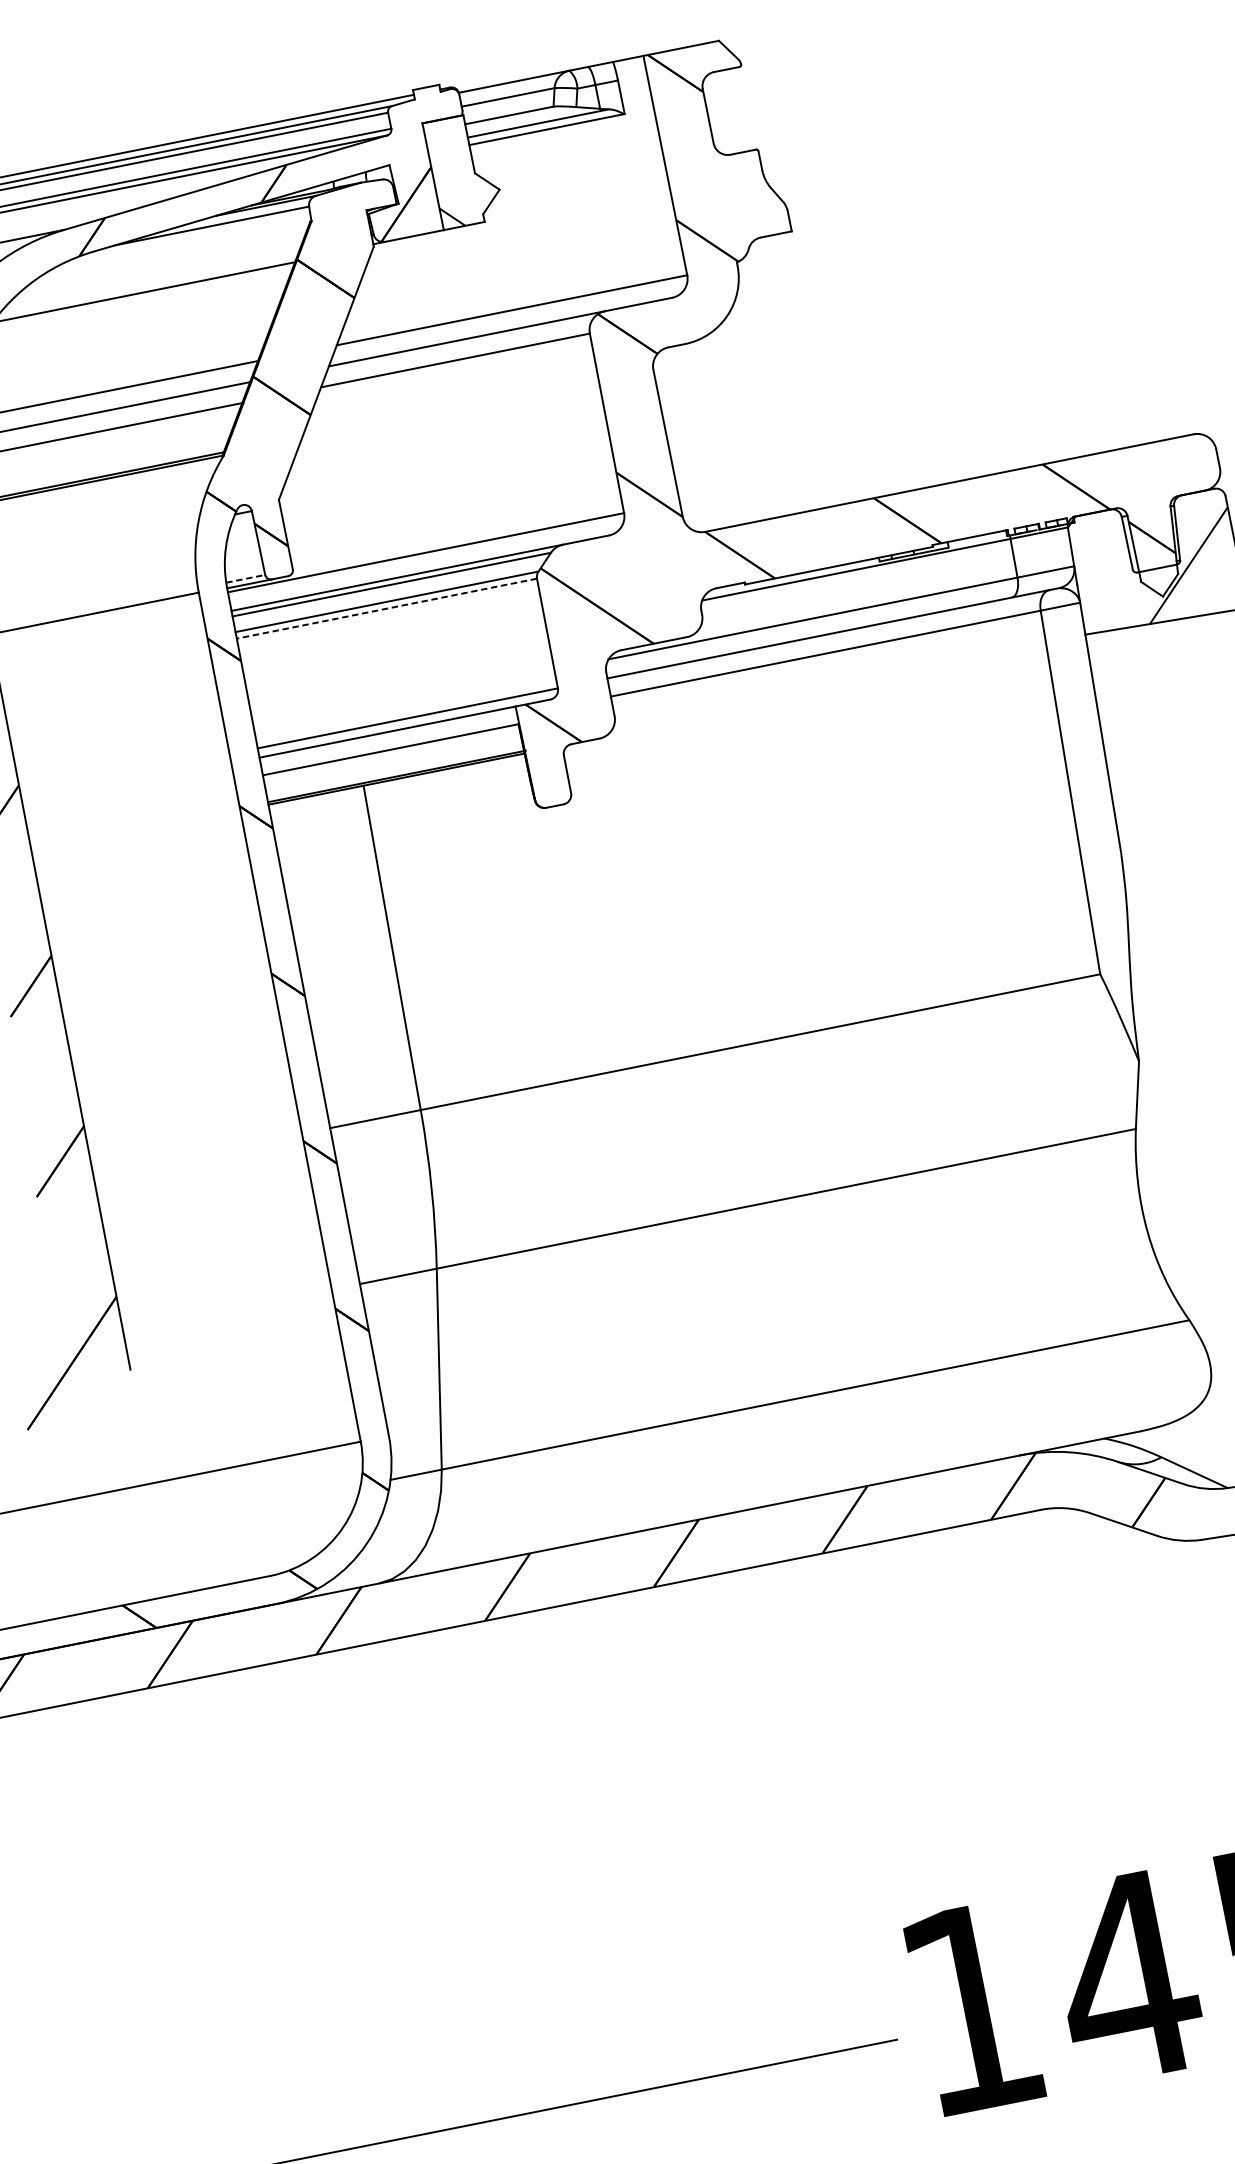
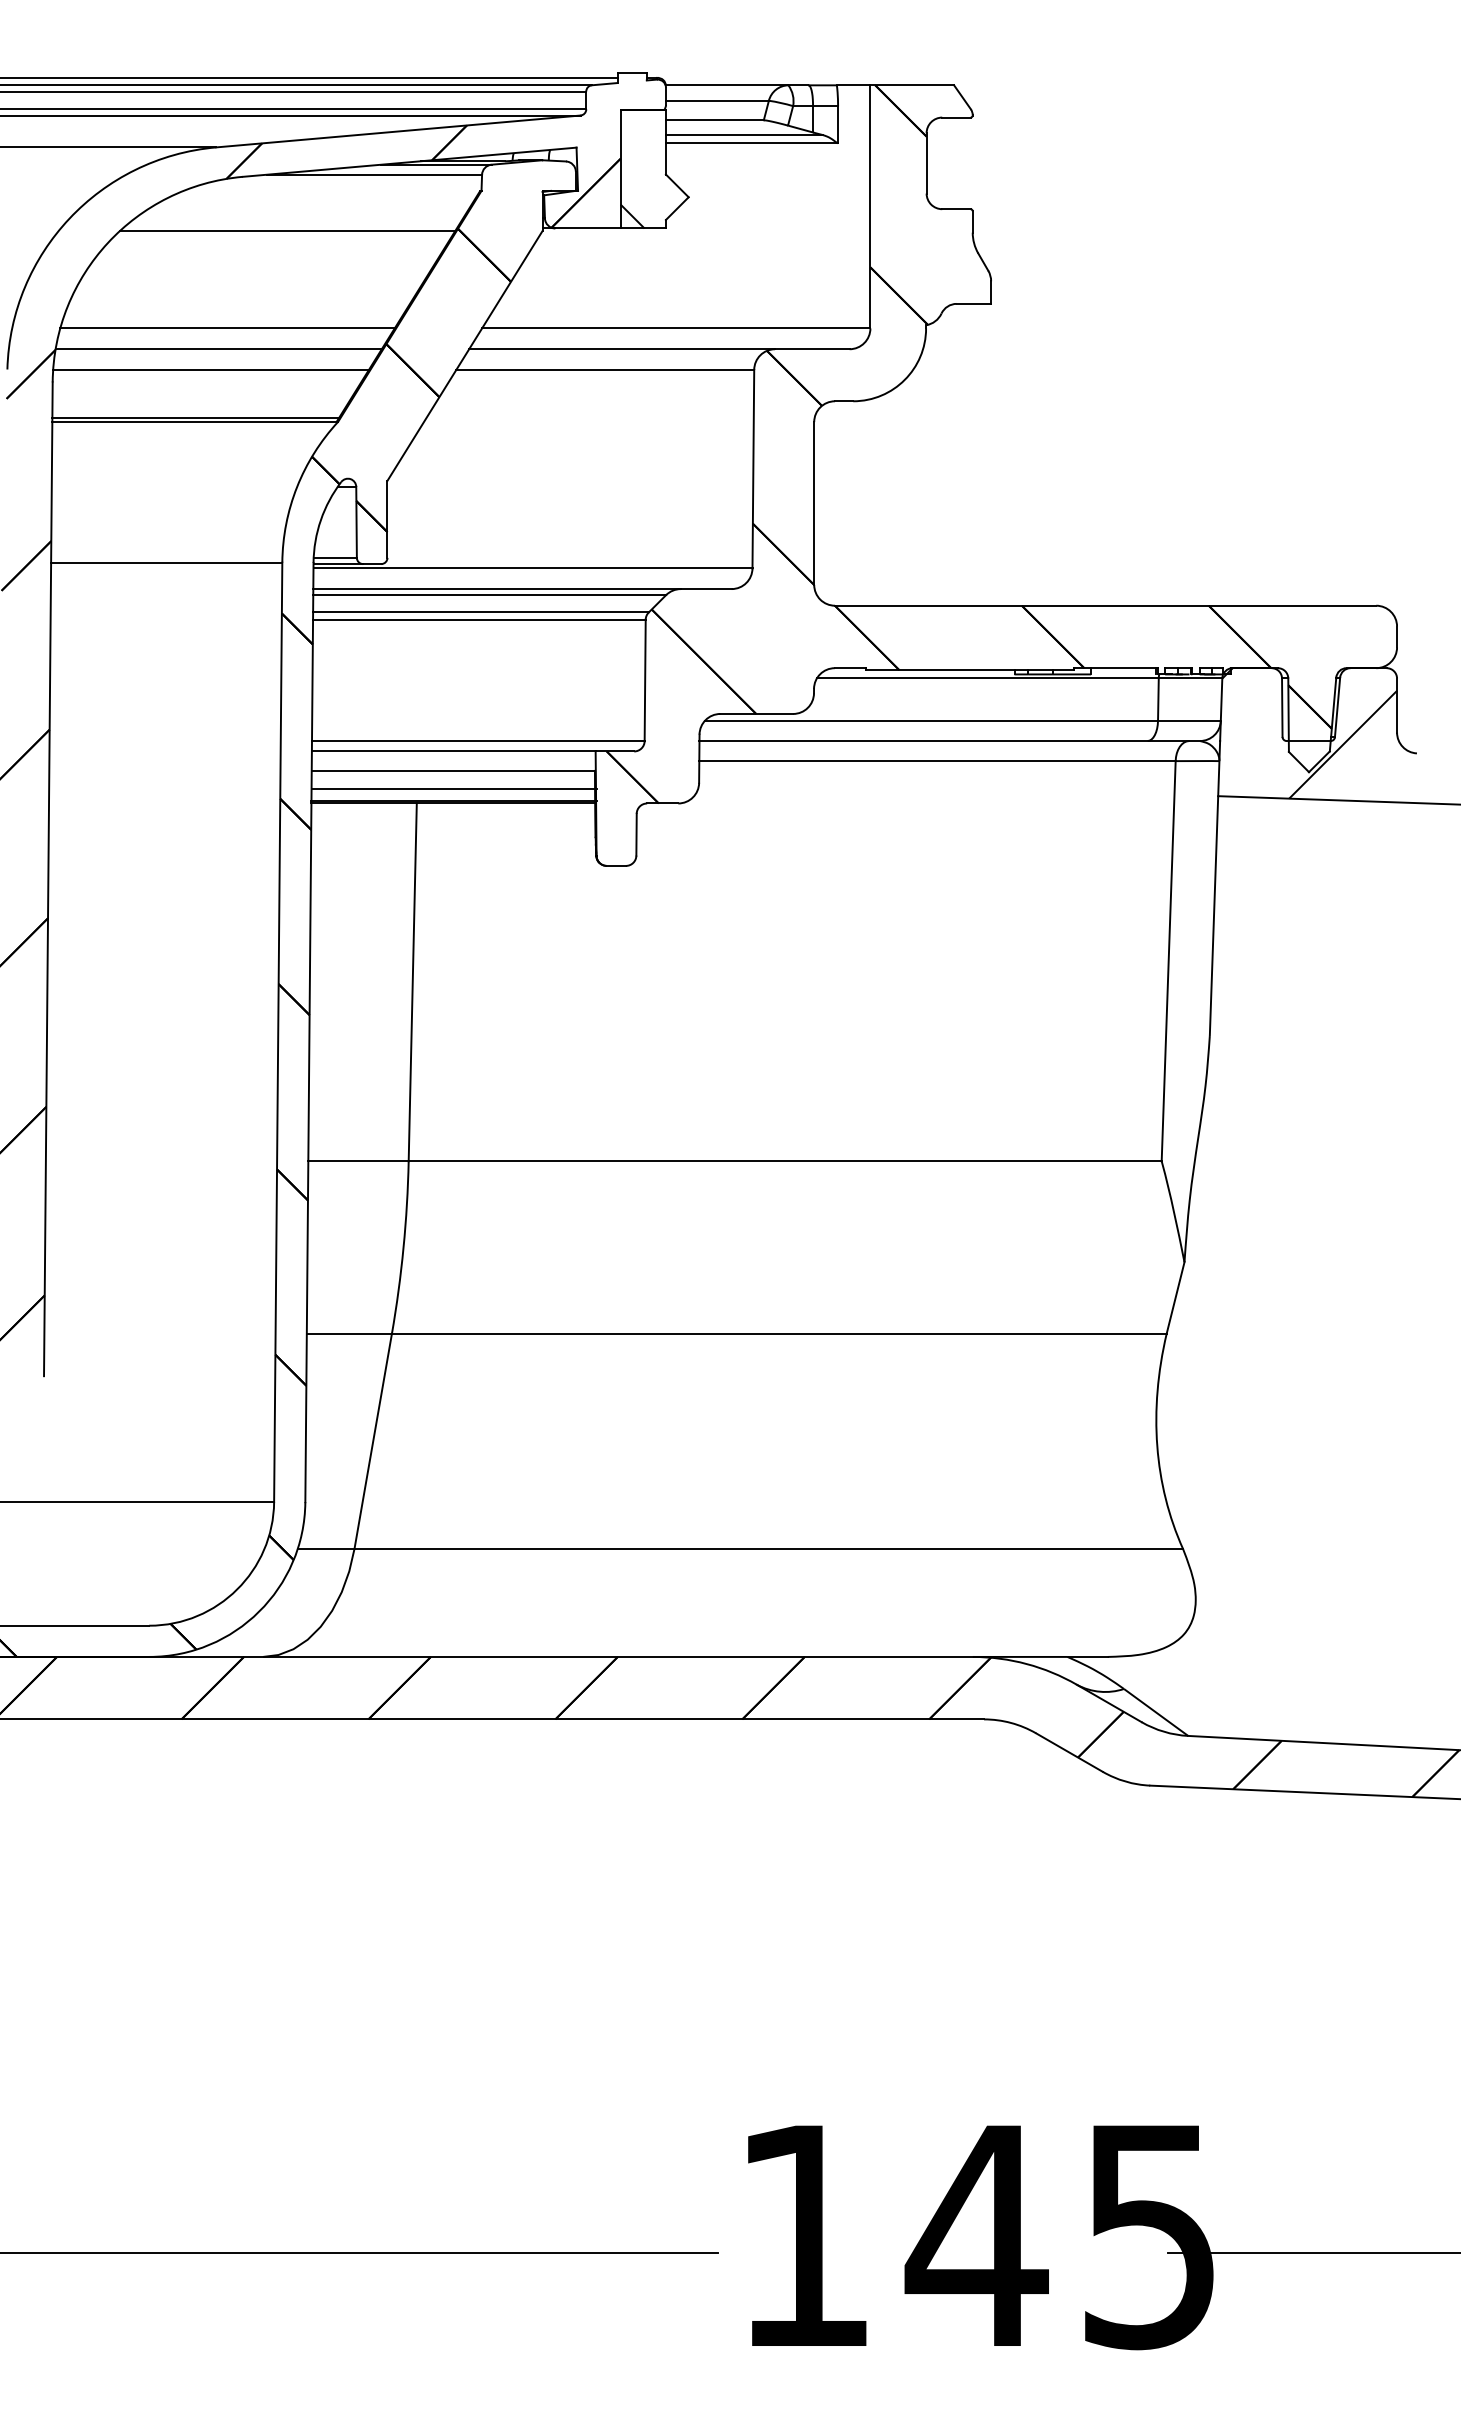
line: (245, 578) -> (335, 557), dashed -> solid
line: (386, 608) -> (478, 619), dashed -> solid
line: (393, 765) -> (453, 788), added

